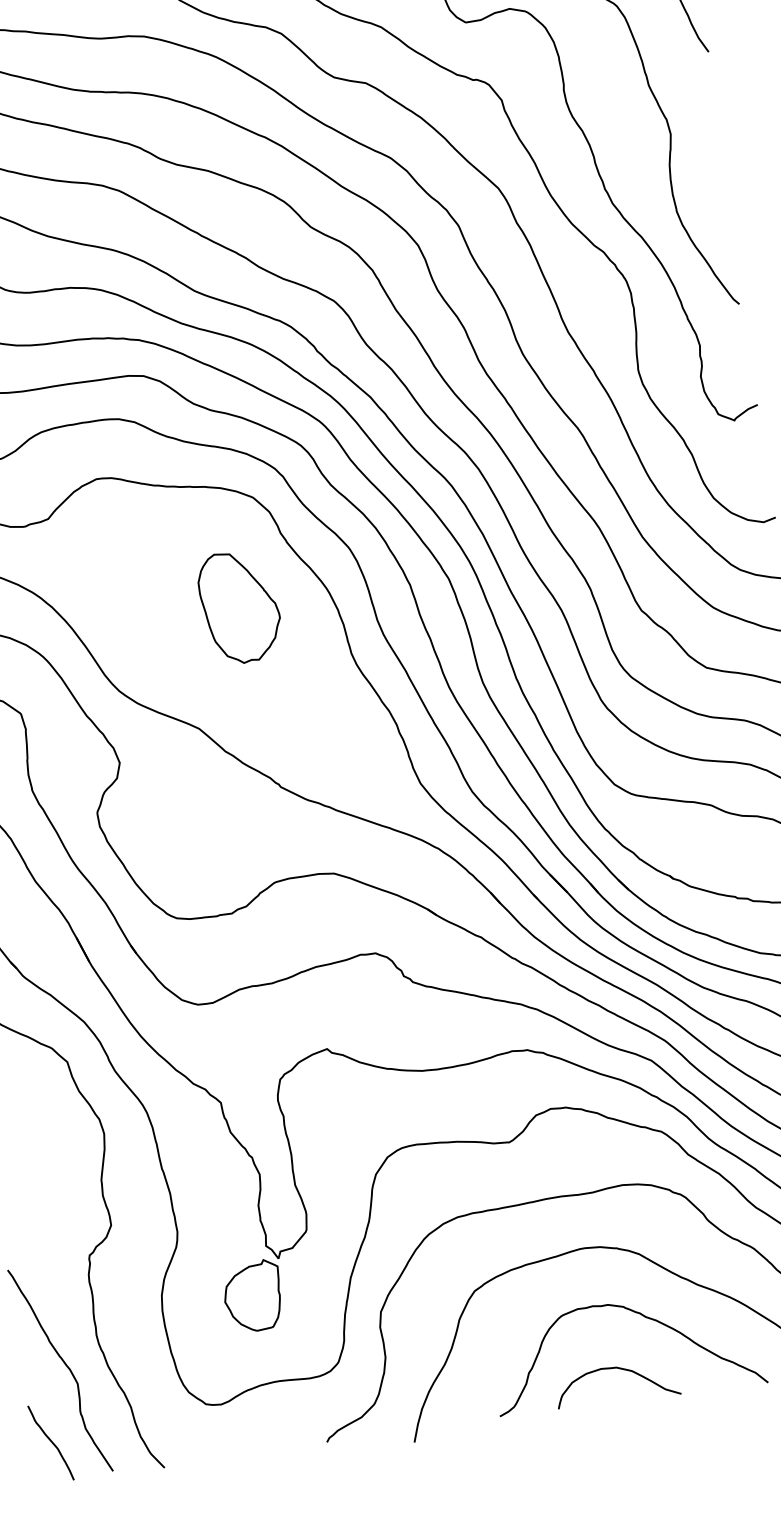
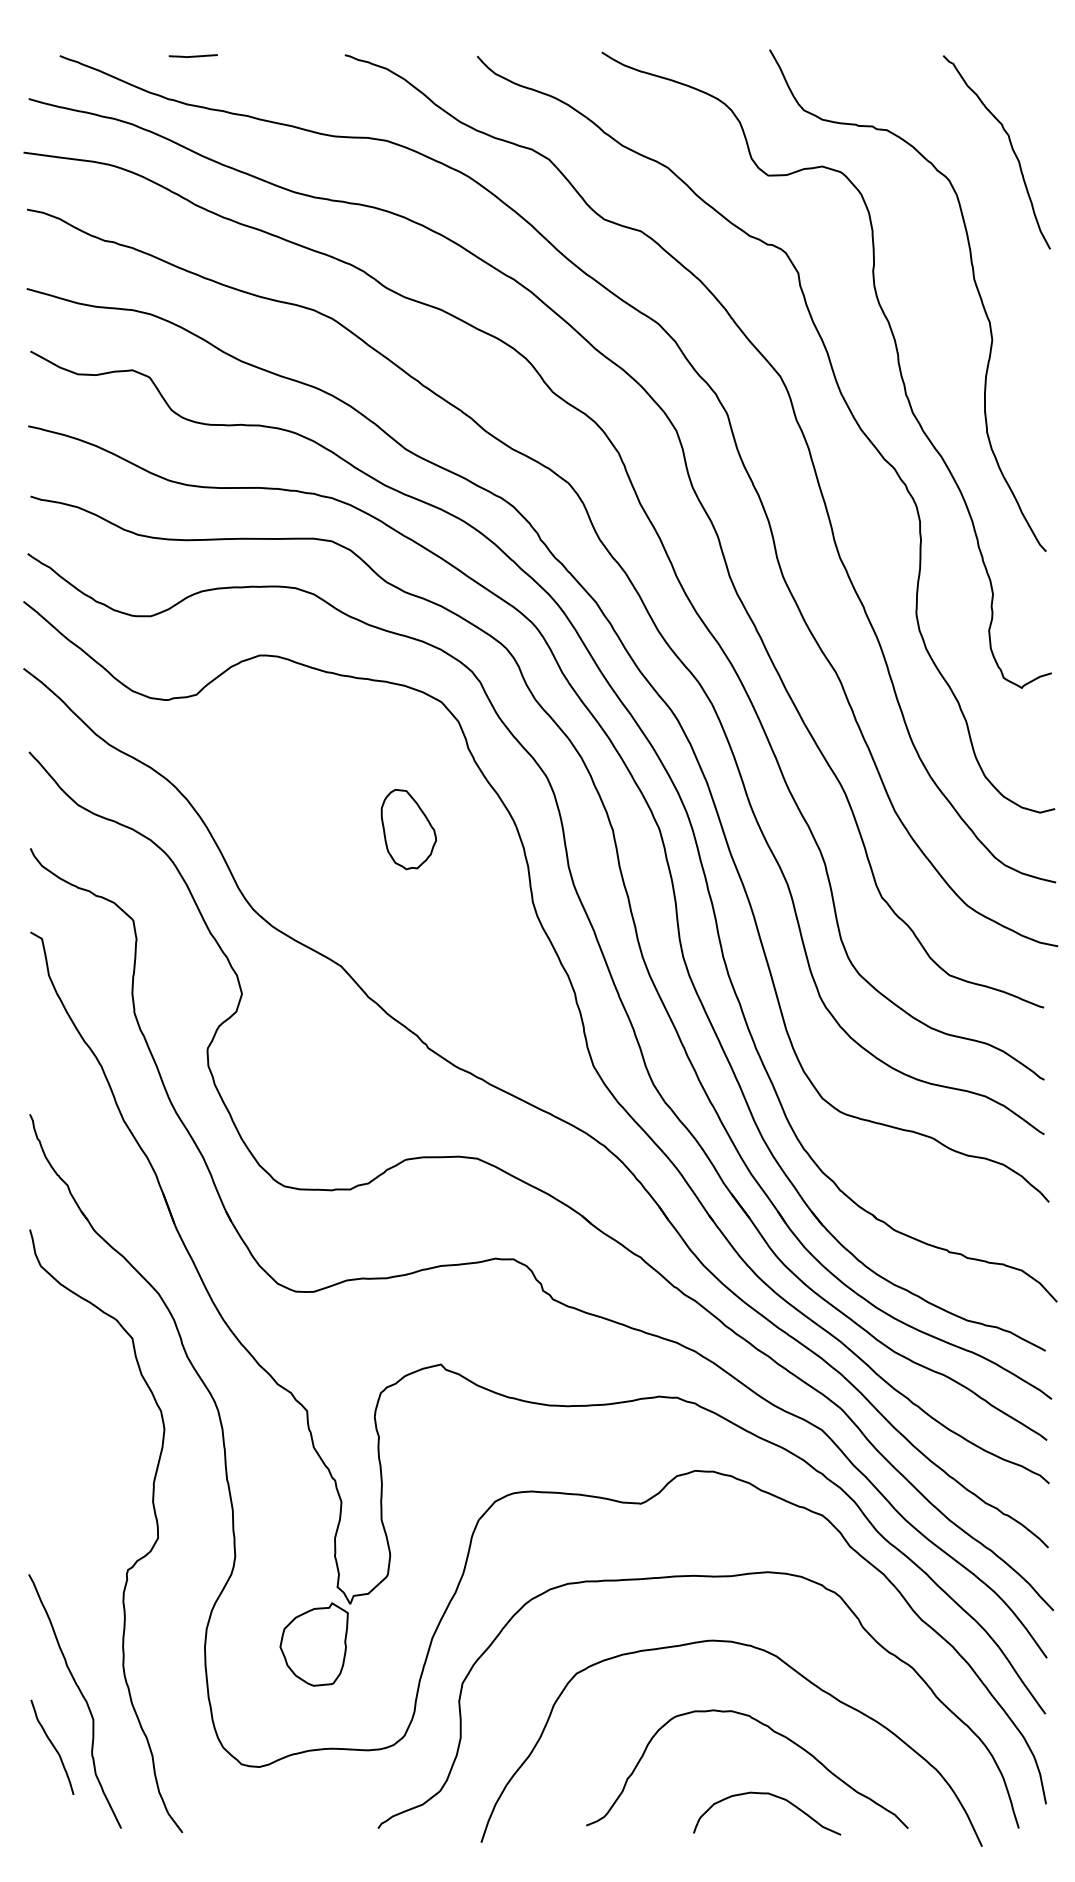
part: (239, 607) -> (408, 829), size x0.6
curve: (620, 1369) -> (773, 1796), moved
curve: (50, 1442) -> (52, 1746), moved

